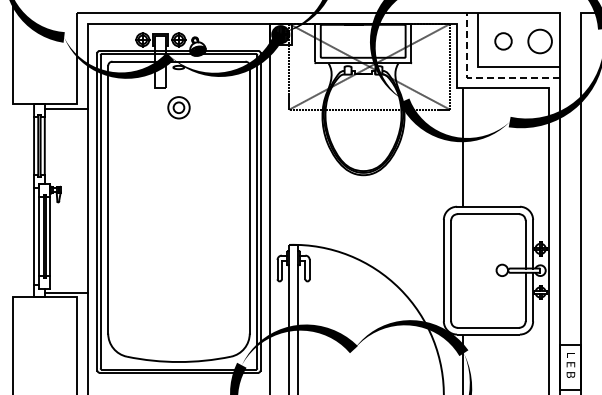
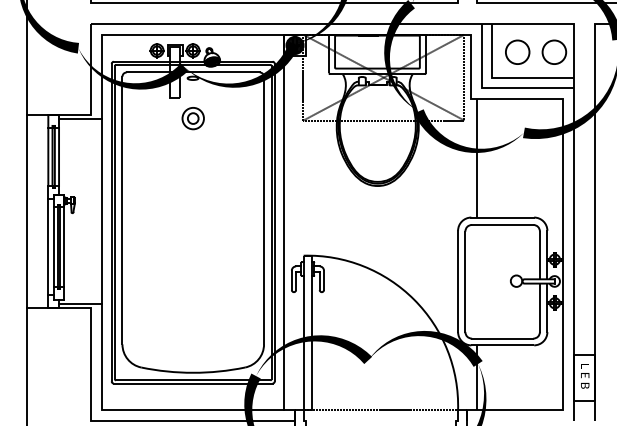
circle: (503, 40) -> (517, 51), size x1.43
line: (480, 77) -> (494, 88), dashed -> solid
line: (12, 200) -> (26, 211), added

